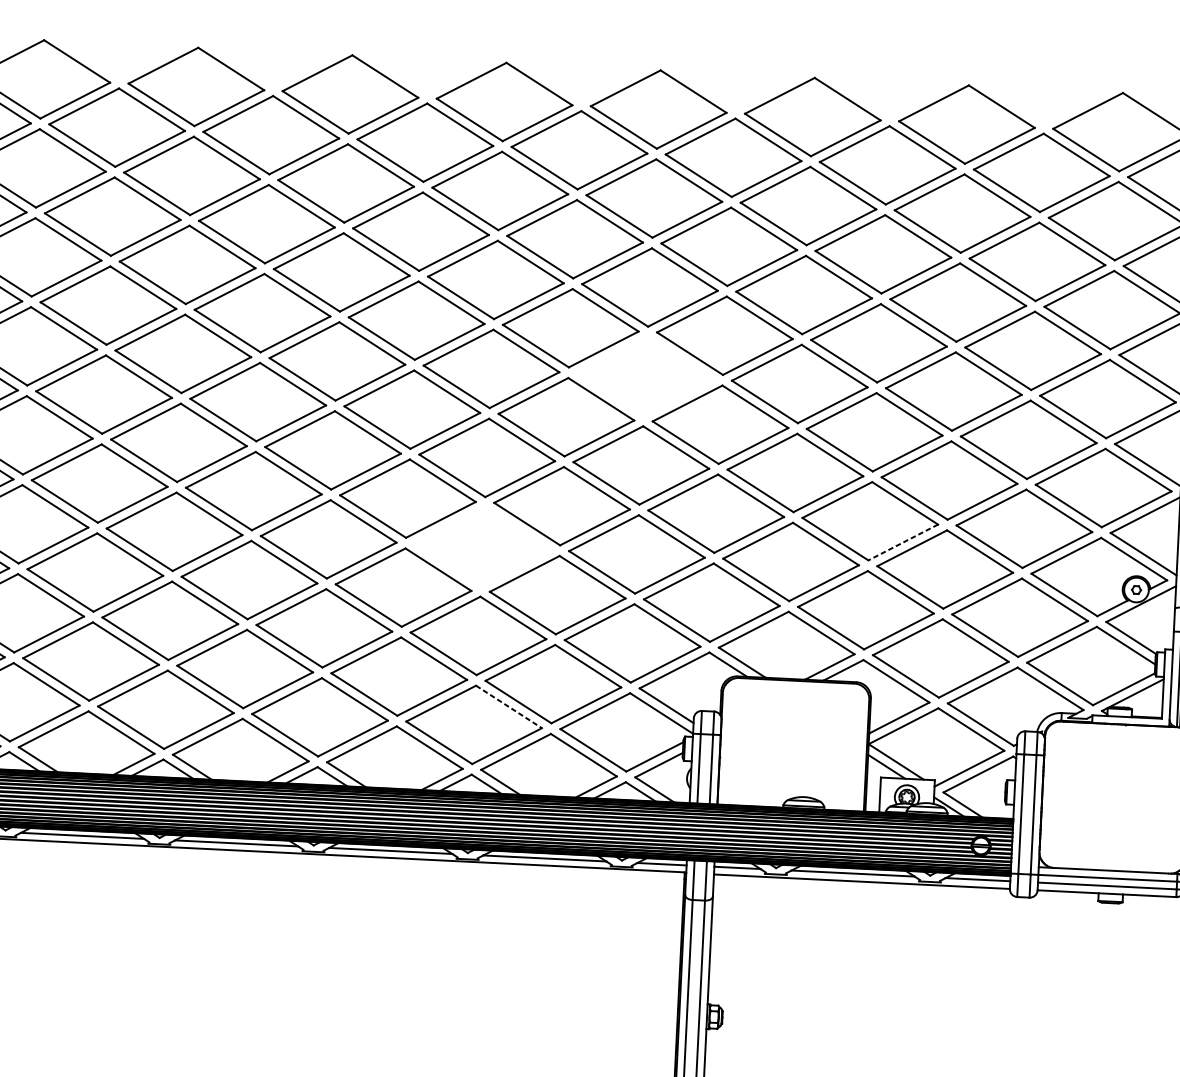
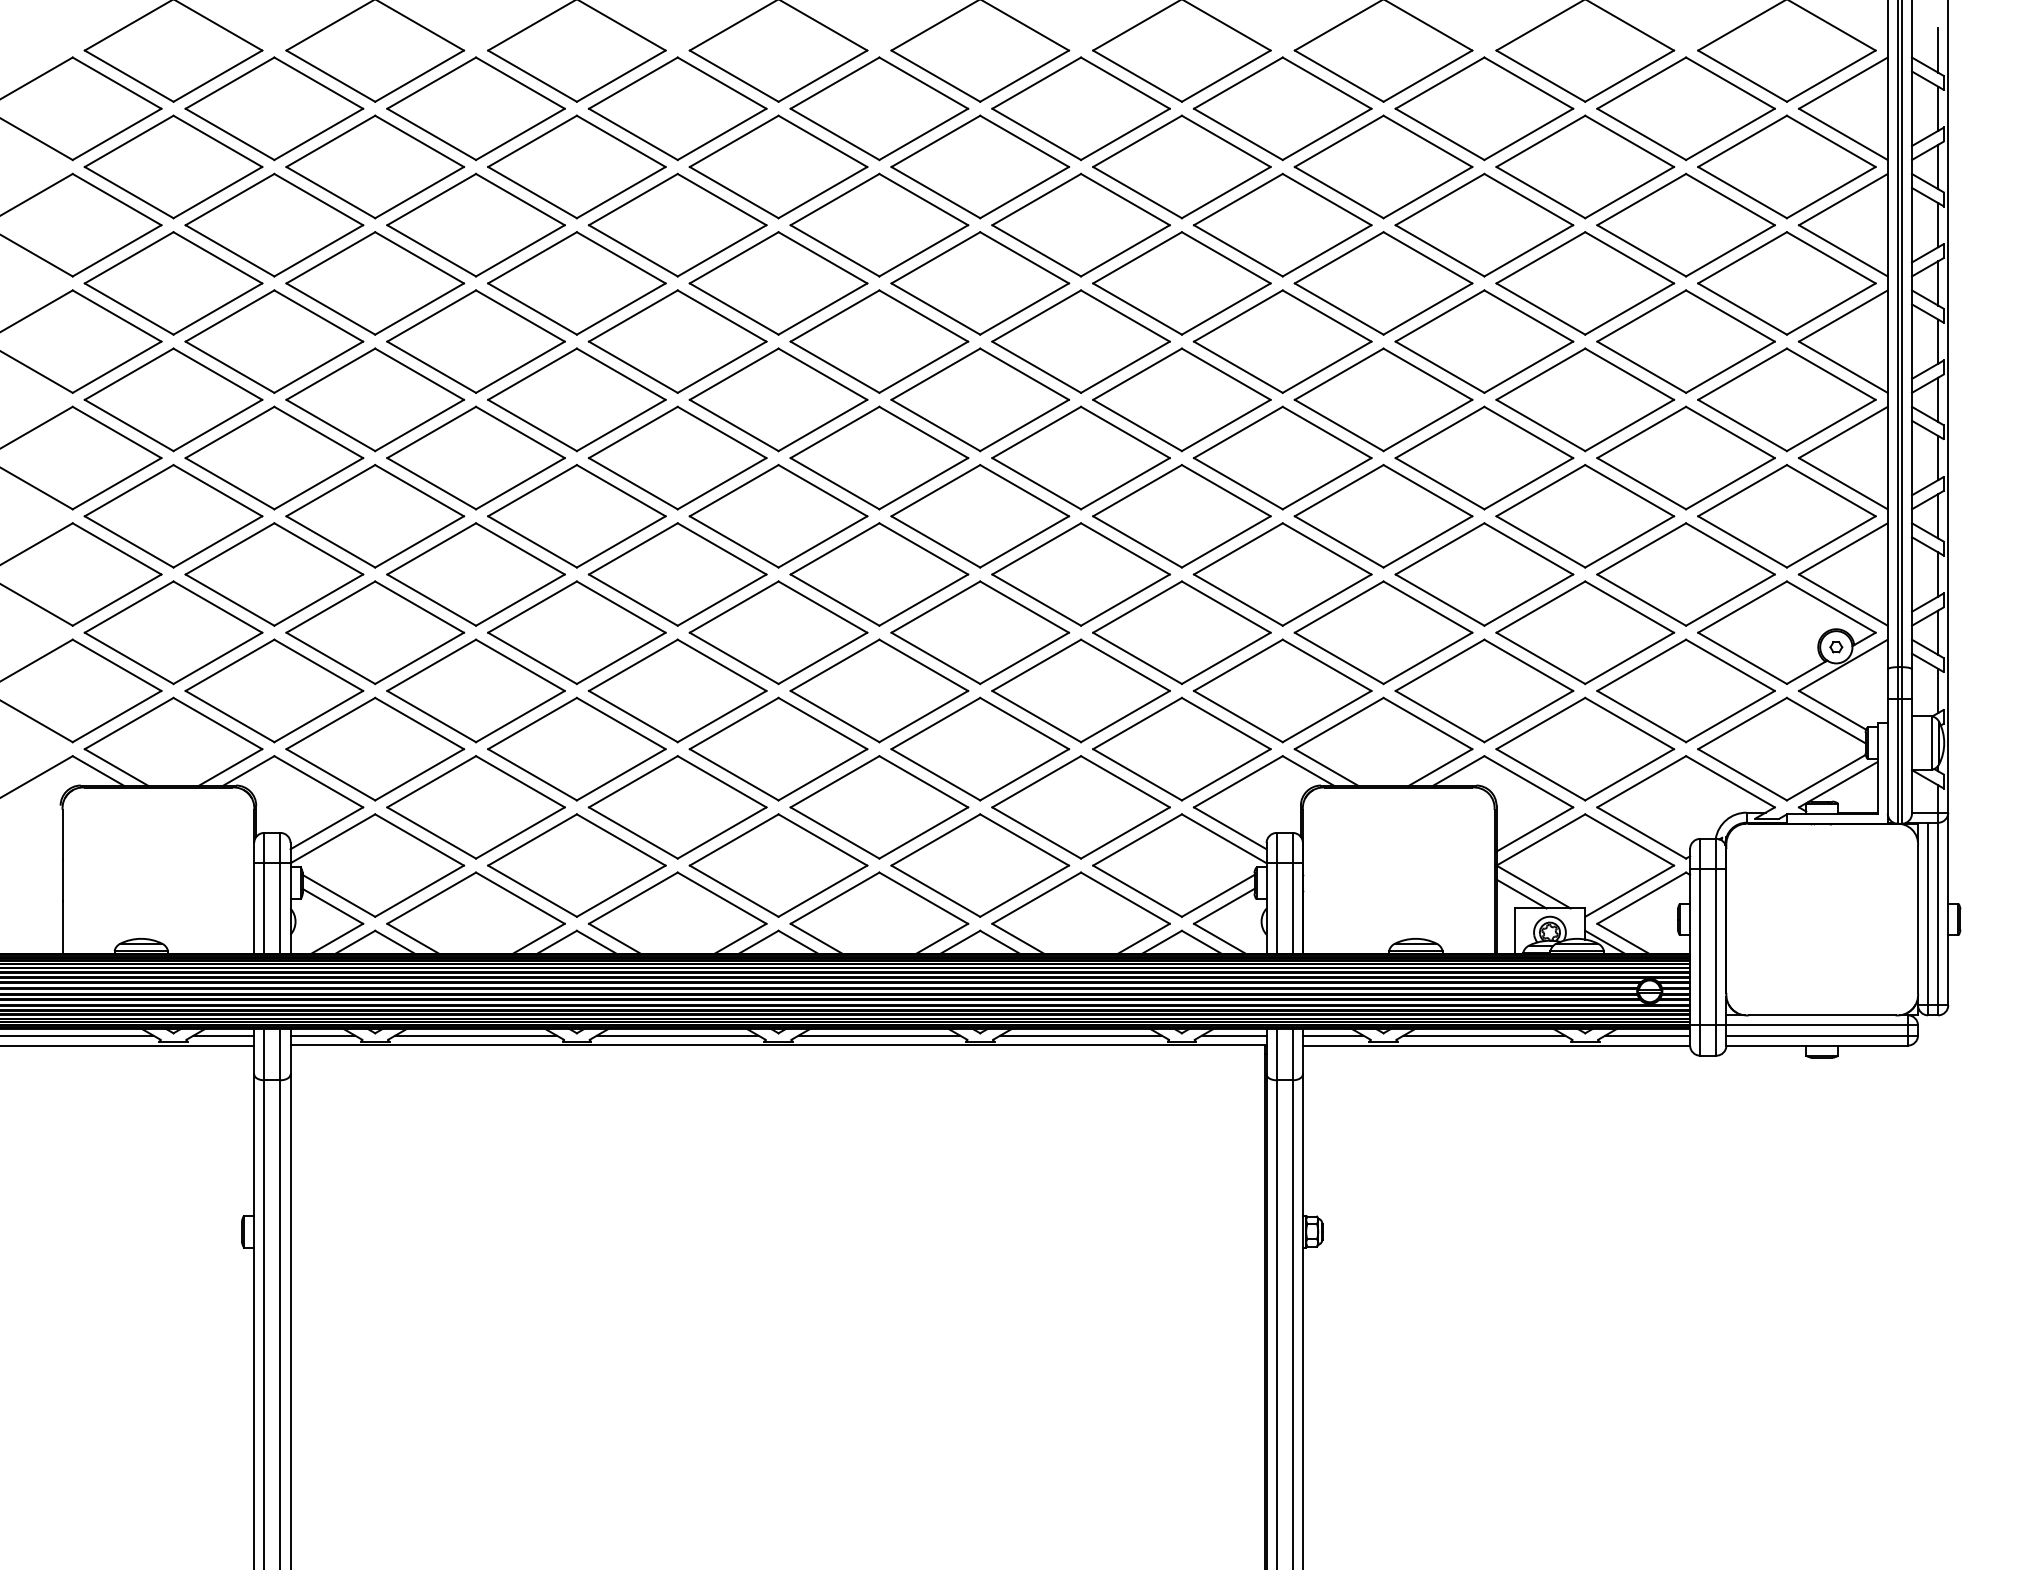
part: (645, 376) -> (1181, 399), added
line: (903, 542) -> (1528, 600), dashed -> solid
part: (483, 546) -> (980, 632), added
line: (509, 707) -> (1025, 840), dashed -> solid

